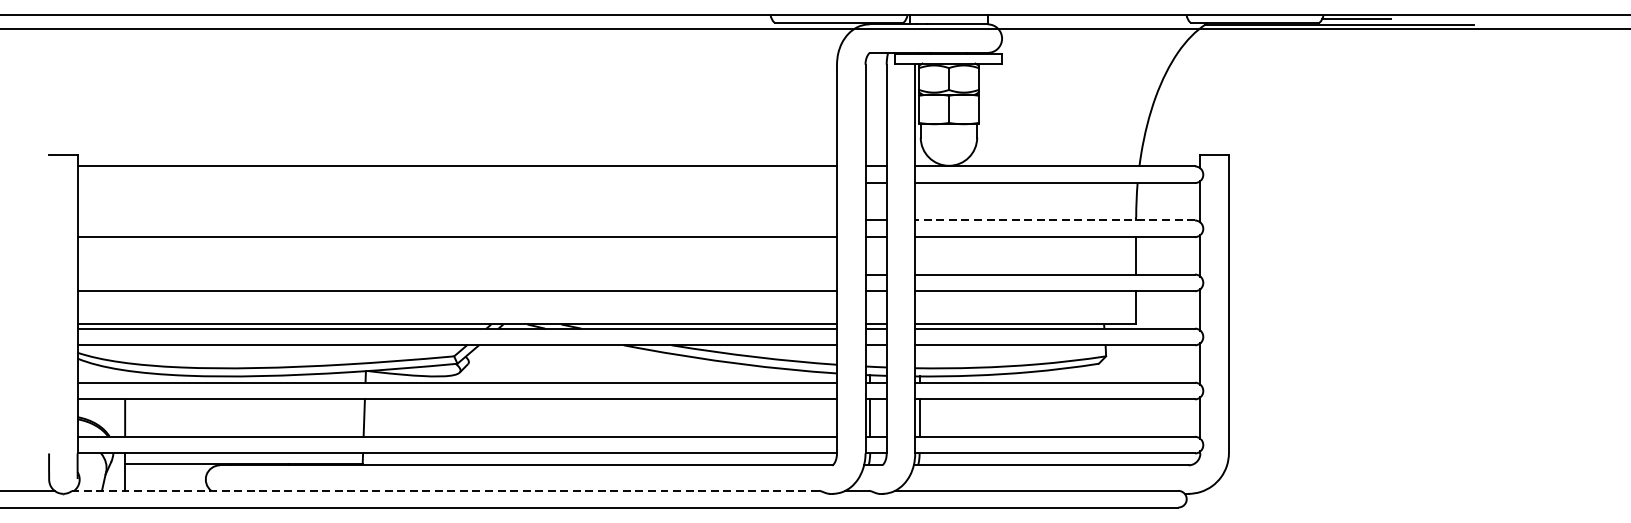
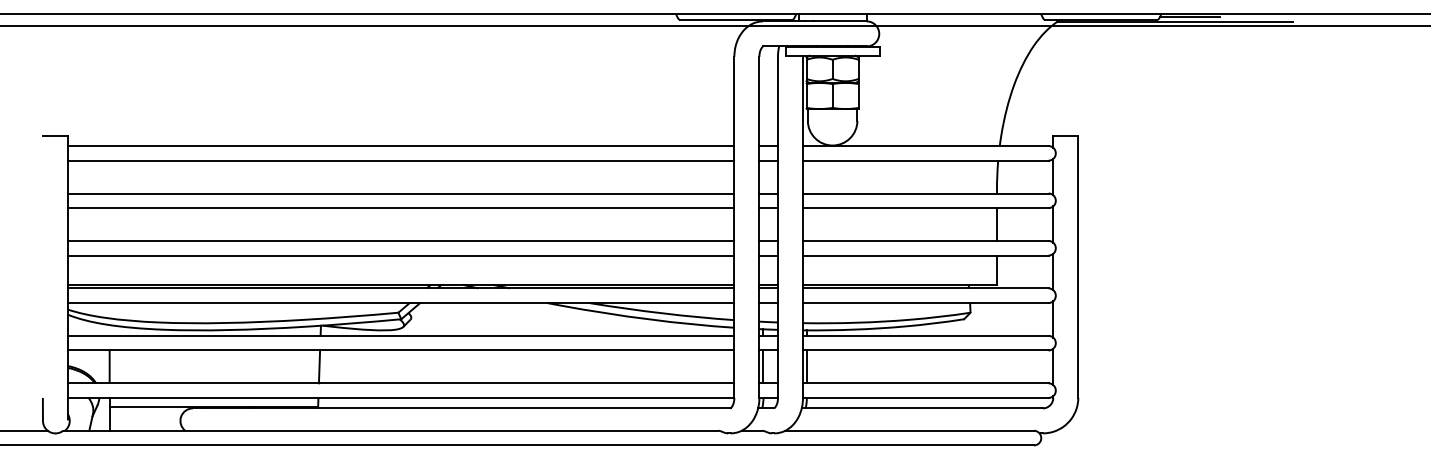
line: (456, 182) -> (400, 160), added
line: (456, 220) -> (400, 193), added
line: (1054, 220) -> (925, 193), dashed -> solid
line: (456, 274) -> (400, 240), added
line: (445, 490) -> (390, 430), dashed -> solid

